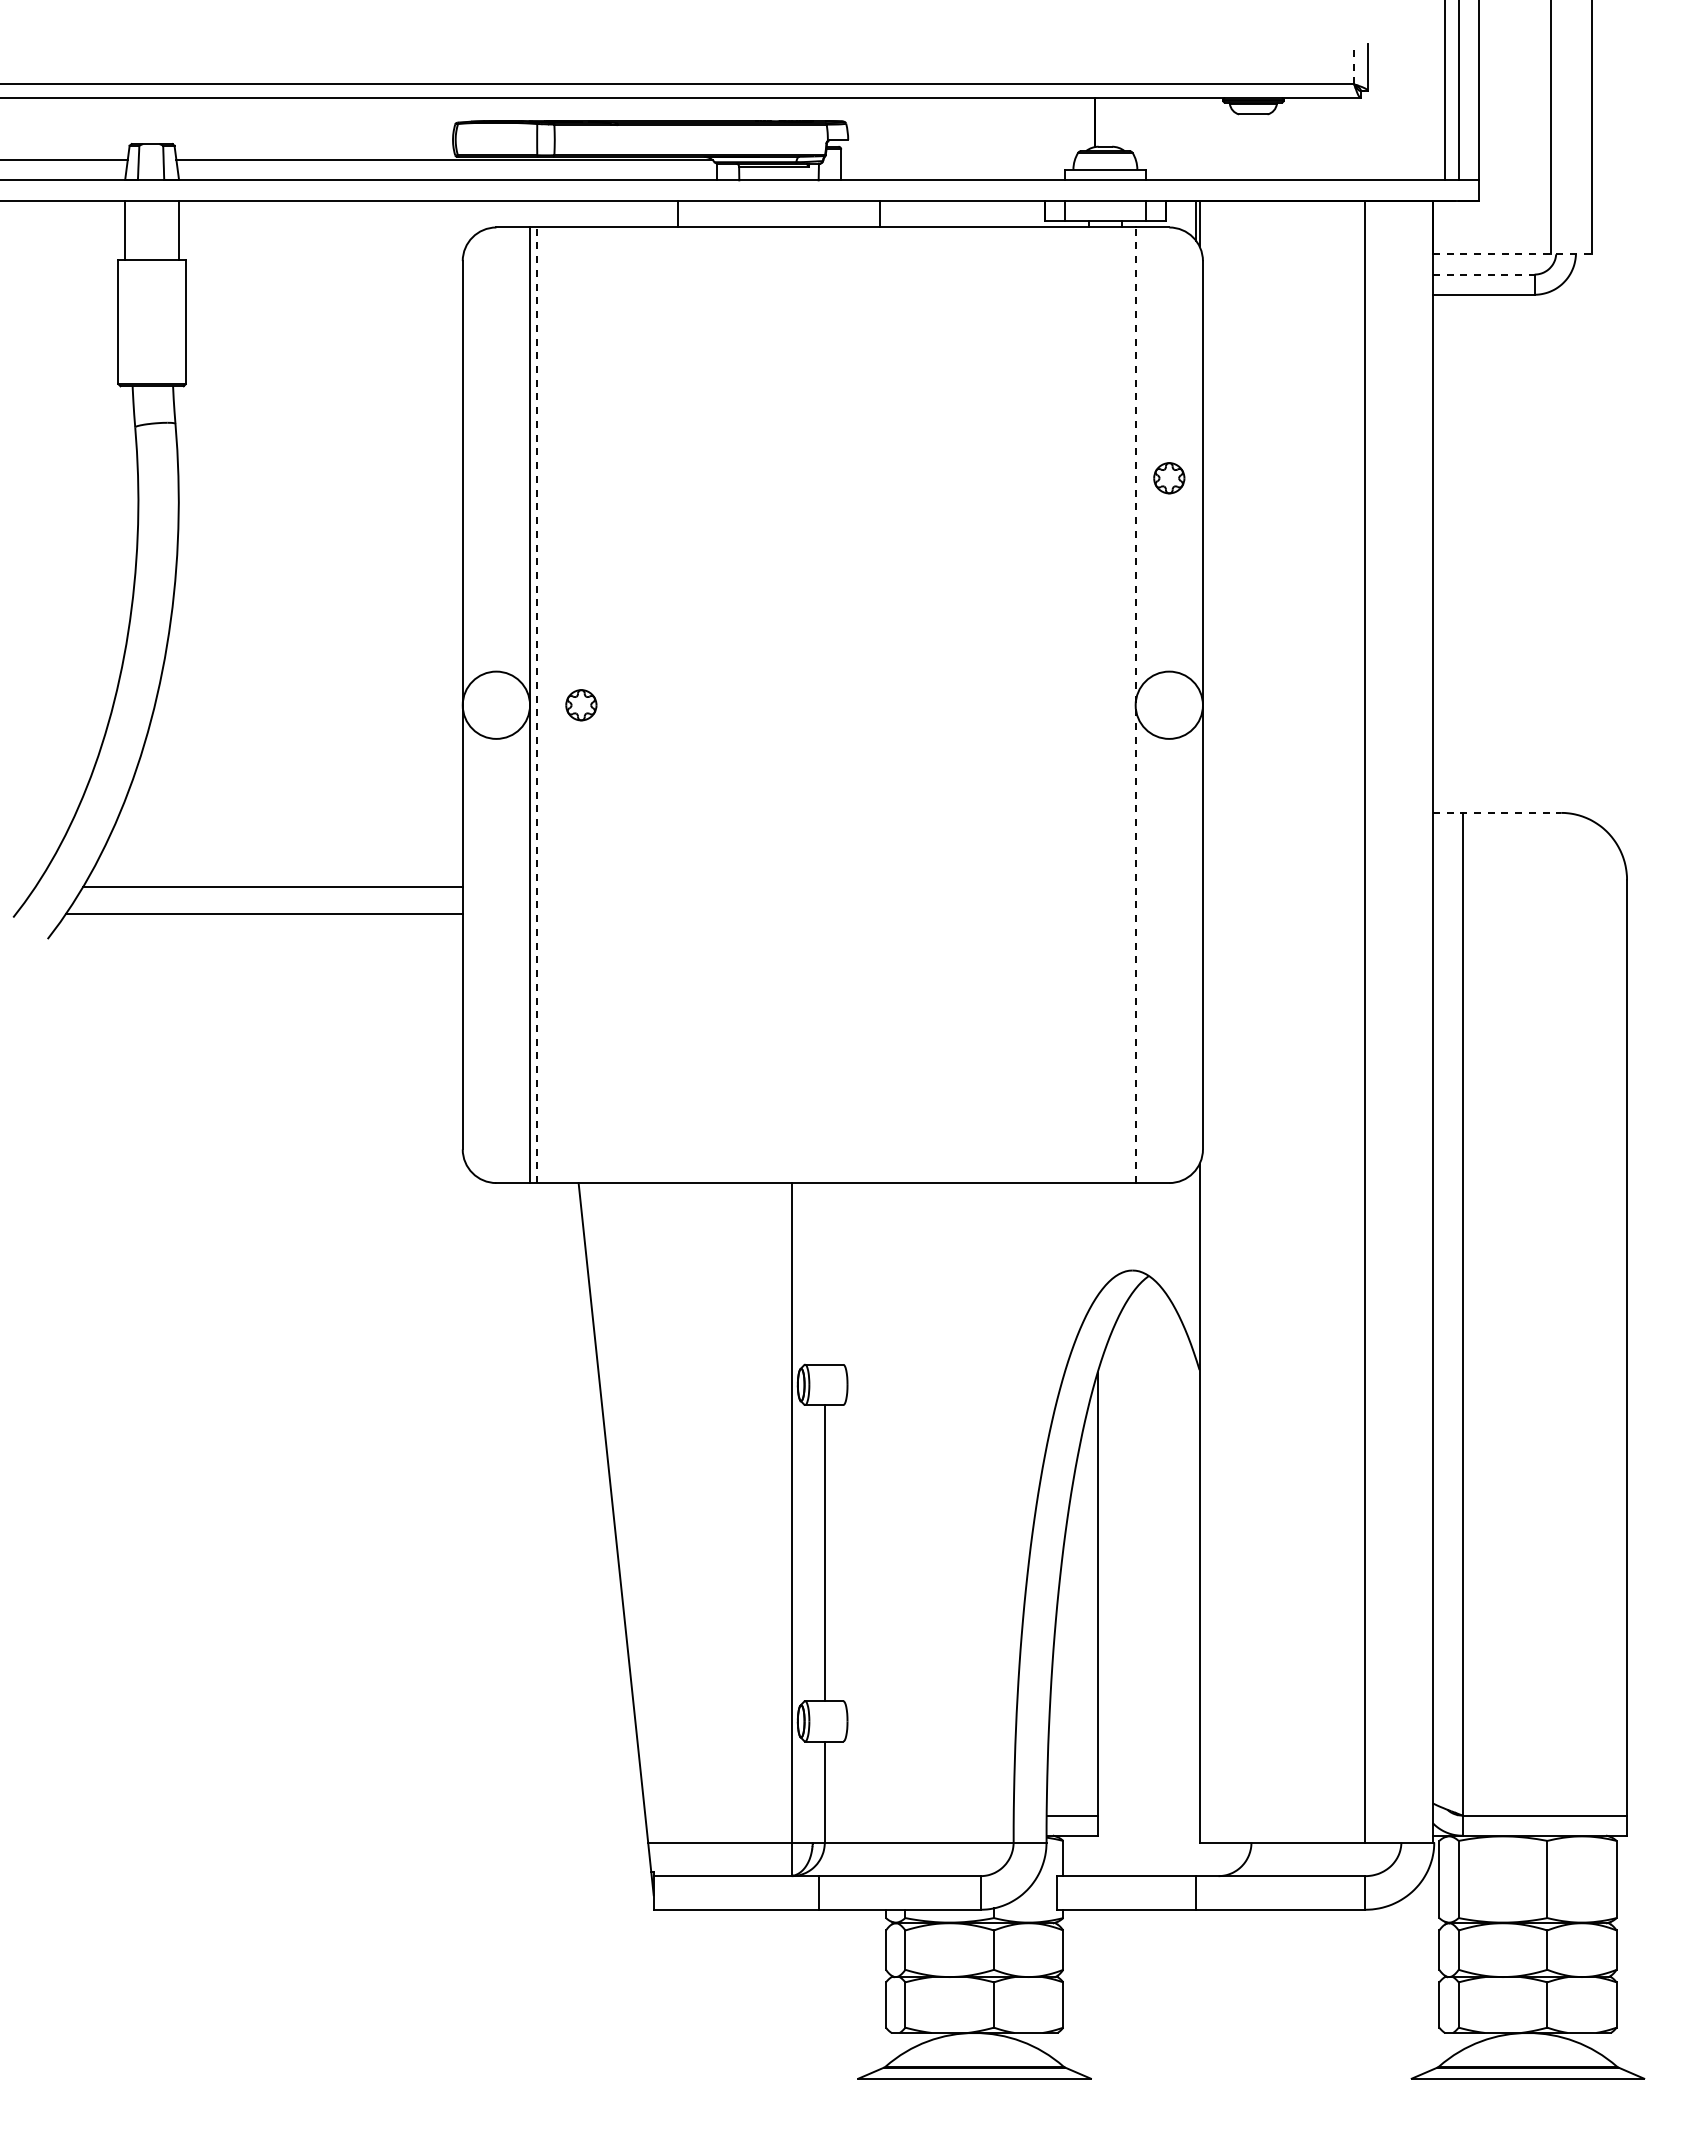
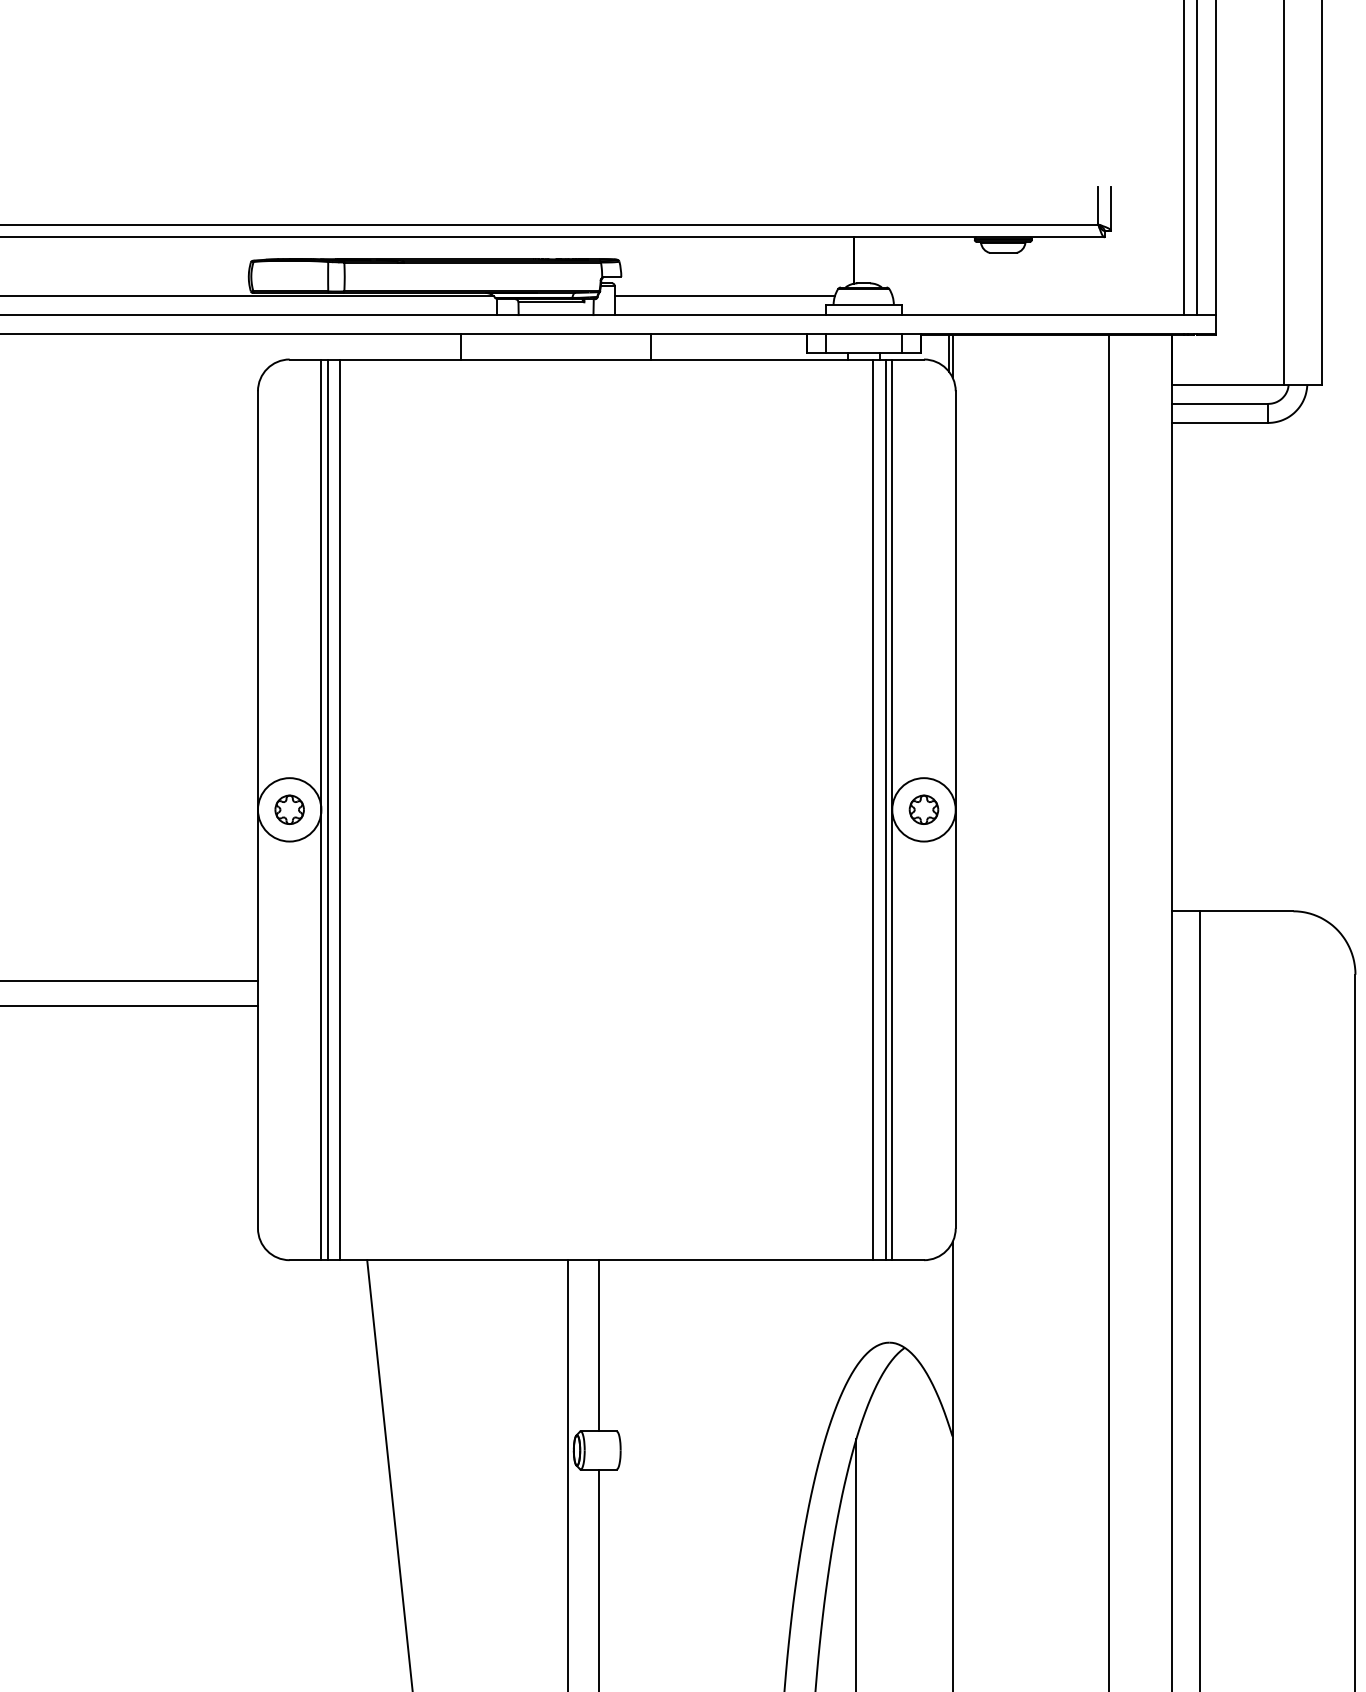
line: (1354, 63) -> (1098, 204), dashed -> solid
line: (957, 160) -> (724, 296), added
line: (1512, 254) -> (1247, 384), dashed -> solid
line: (1483, 274) -> (1220, 403), dashed -> solid
part: (1169, 478) -> (924, 810), moved
line: (536, 705) -> (327, 810), dashed -> solid
line: (550, 705) -> (340, 810), added
part: (581, 705) -> (289, 810), moved
line: (1115, 705) -> (873, 810), added
line: (1128, 705) -> (885, 810), added
line: (1135, 705) -> (892, 810), dashed -> solid
line: (1497, 812) -> (1233, 910), dashed -> solid
line: (824, 1273) -> (598, 1345), added

